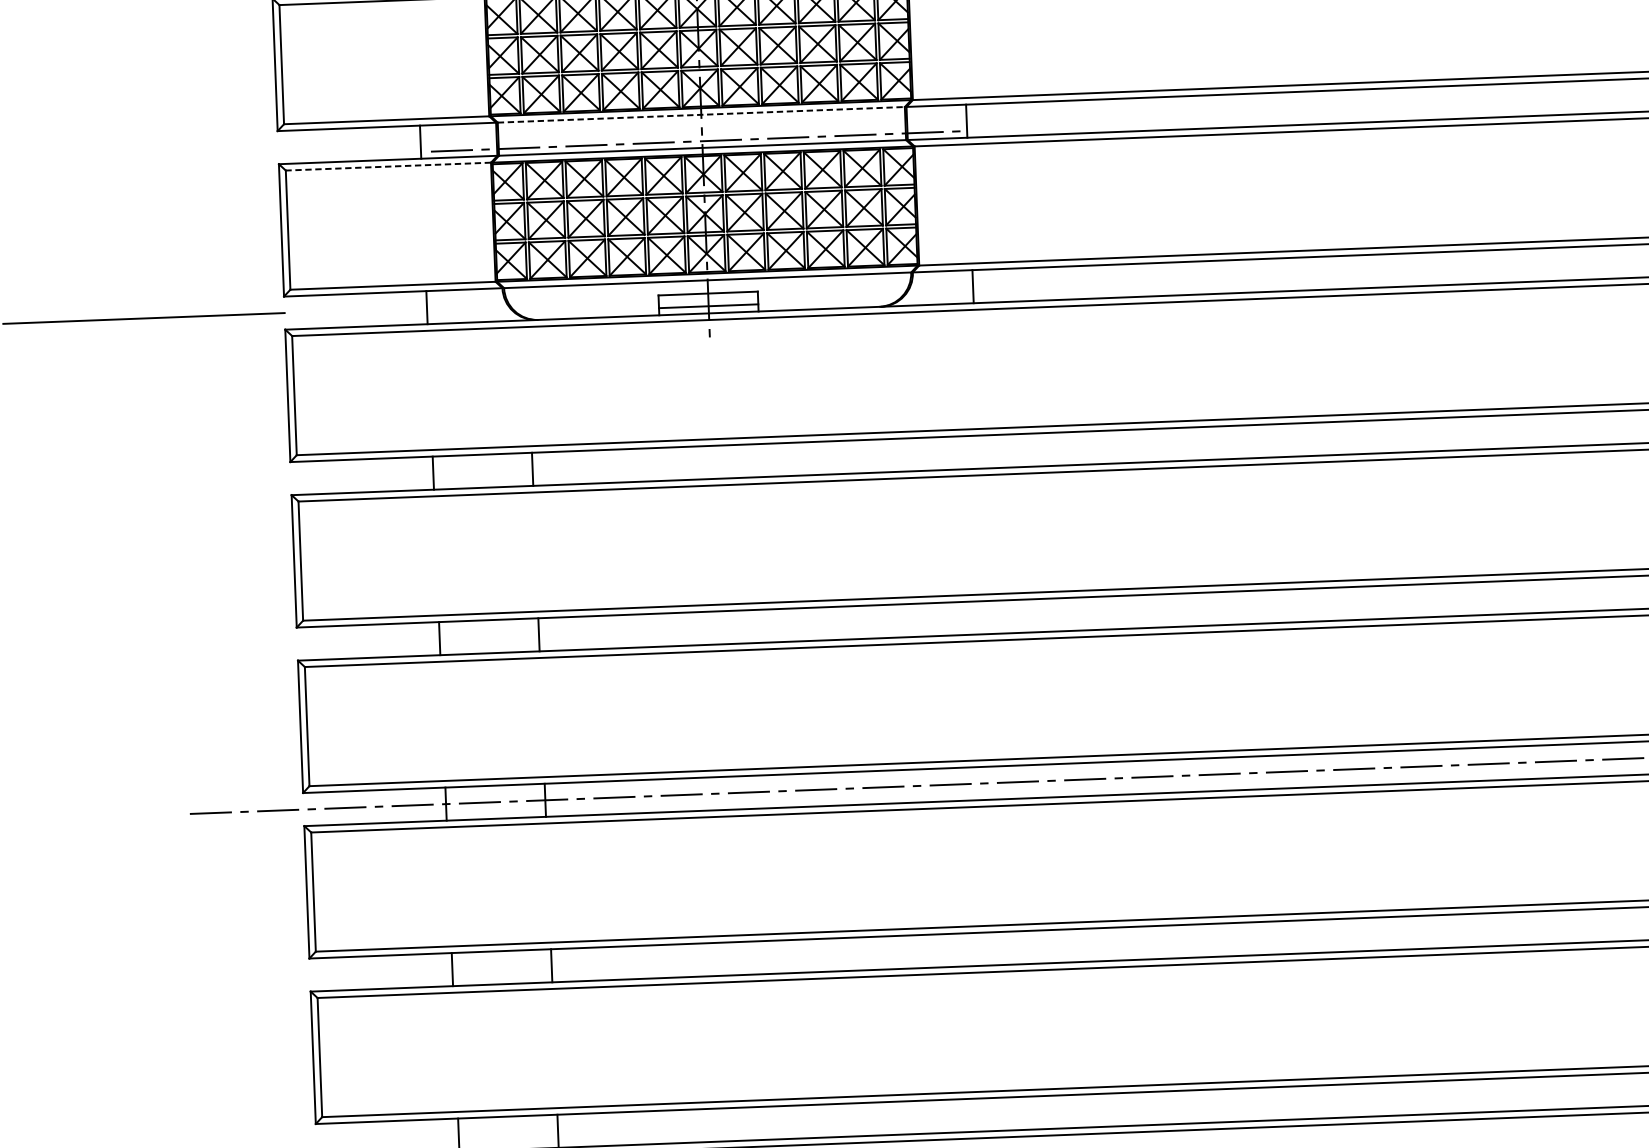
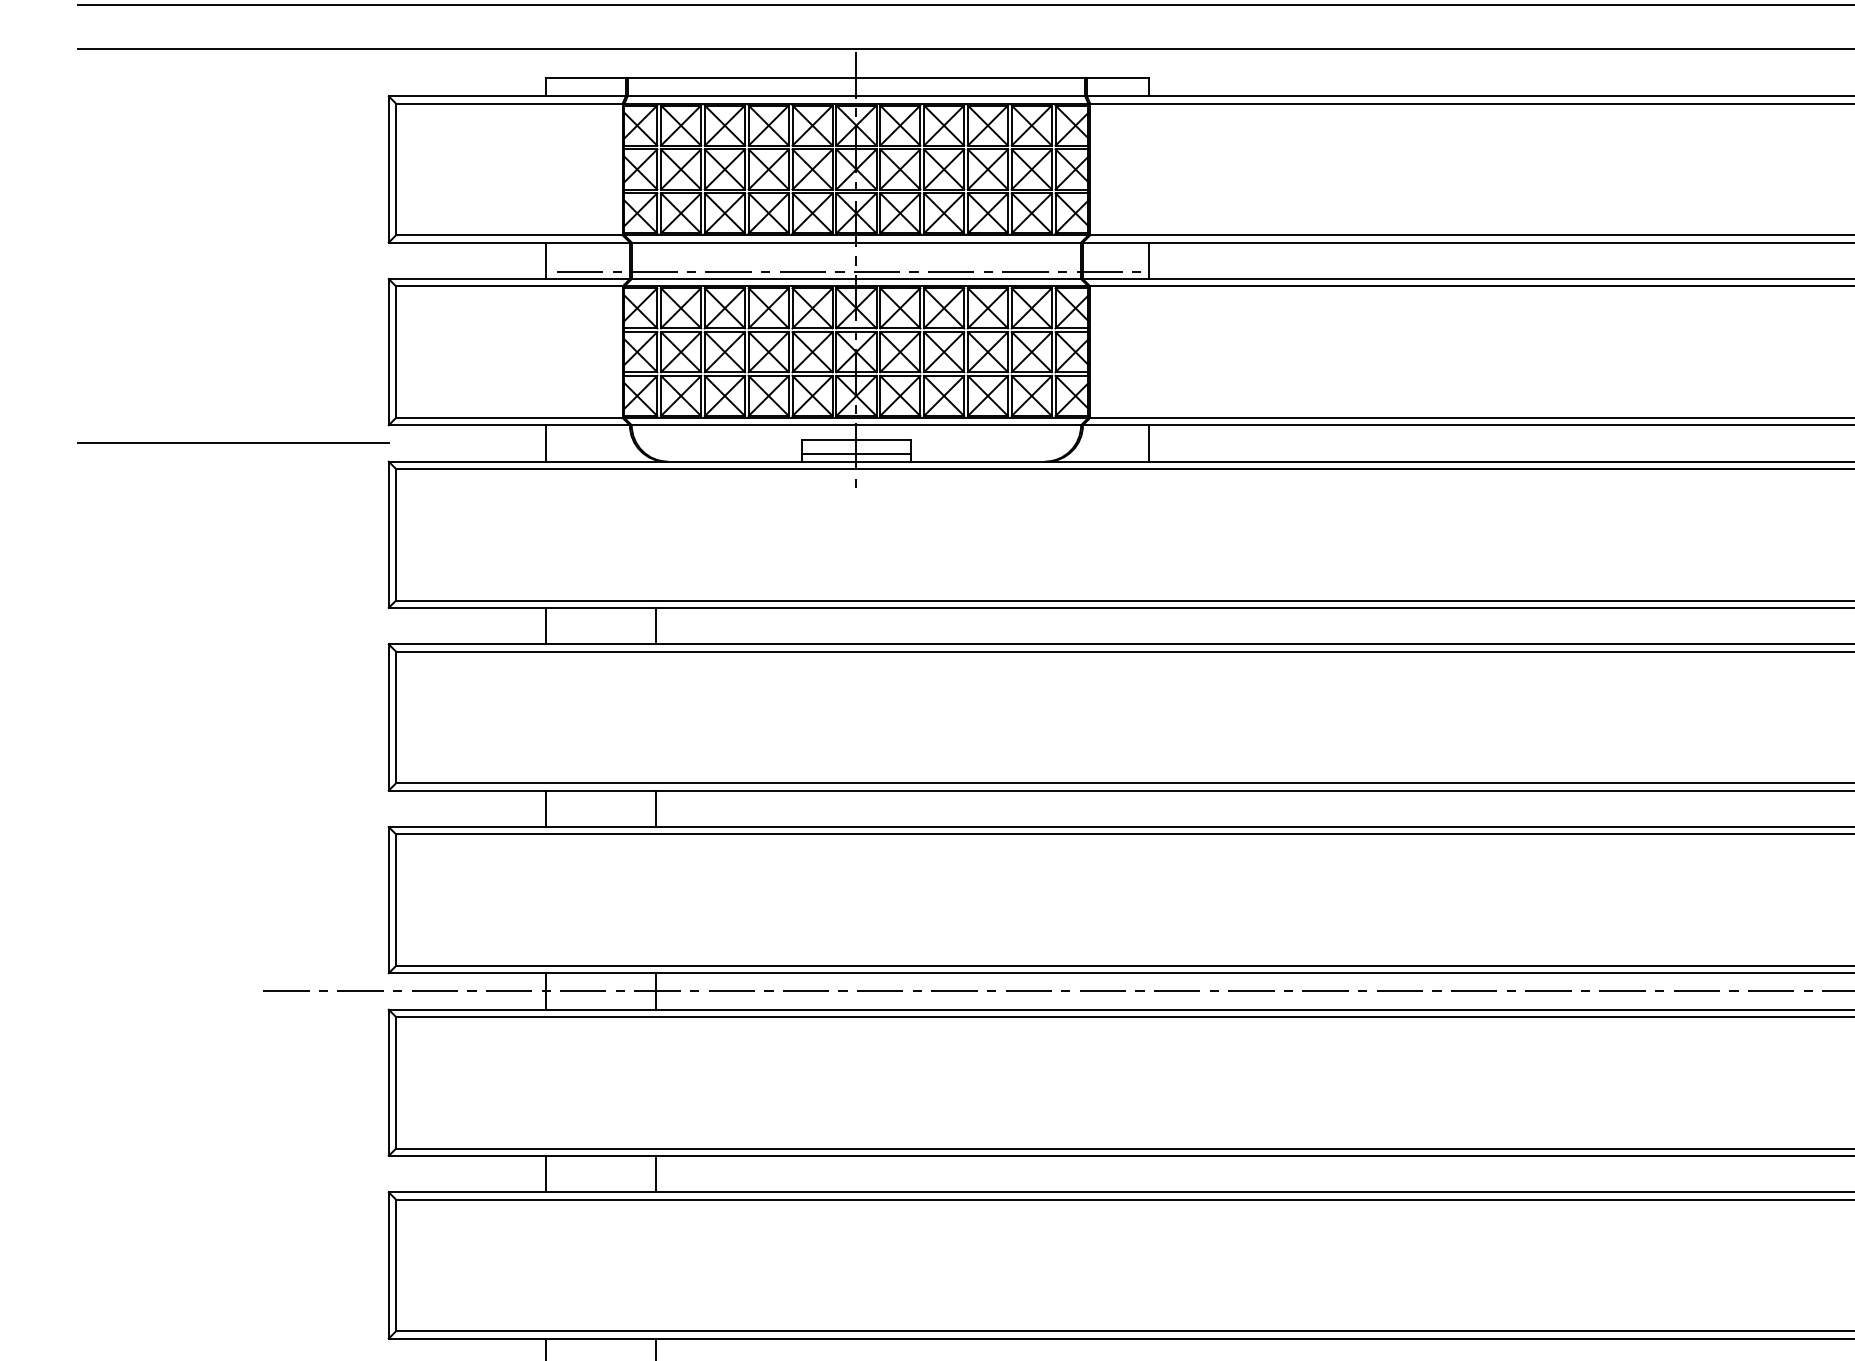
line: (701, 114) -> (856, 242), dashed -> solid
line: (387, 166) -> (508, 286), dashed -> solid

